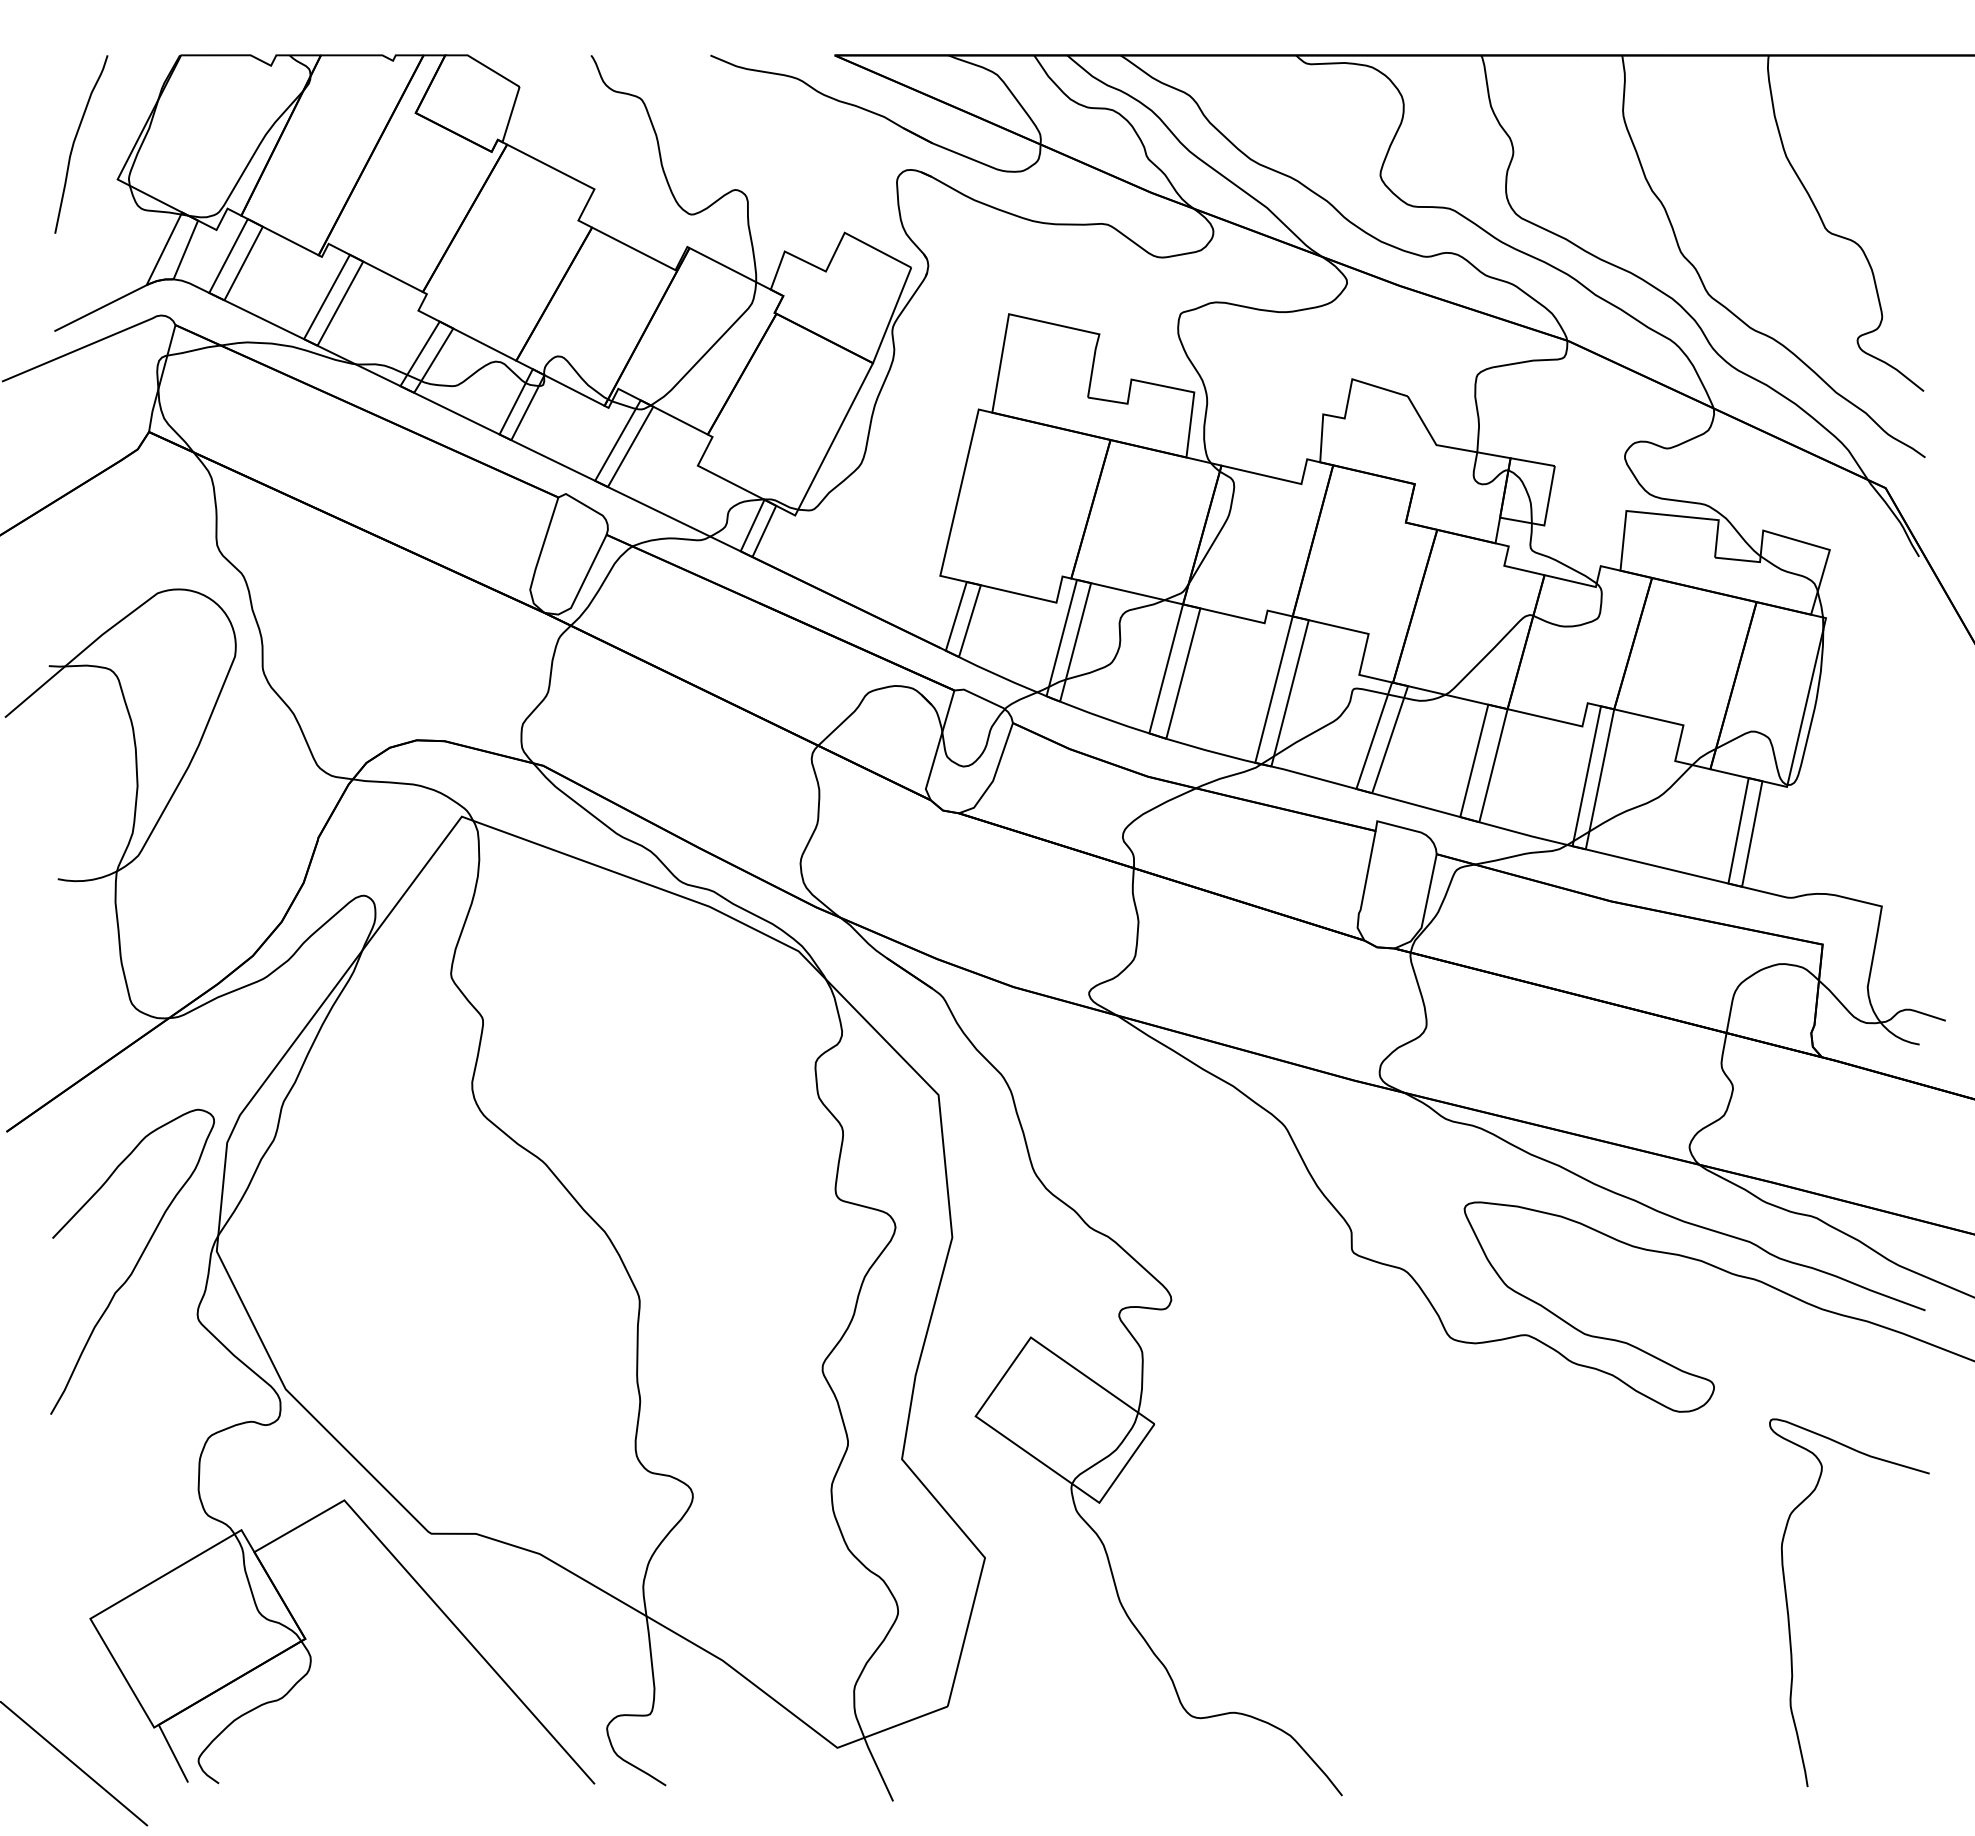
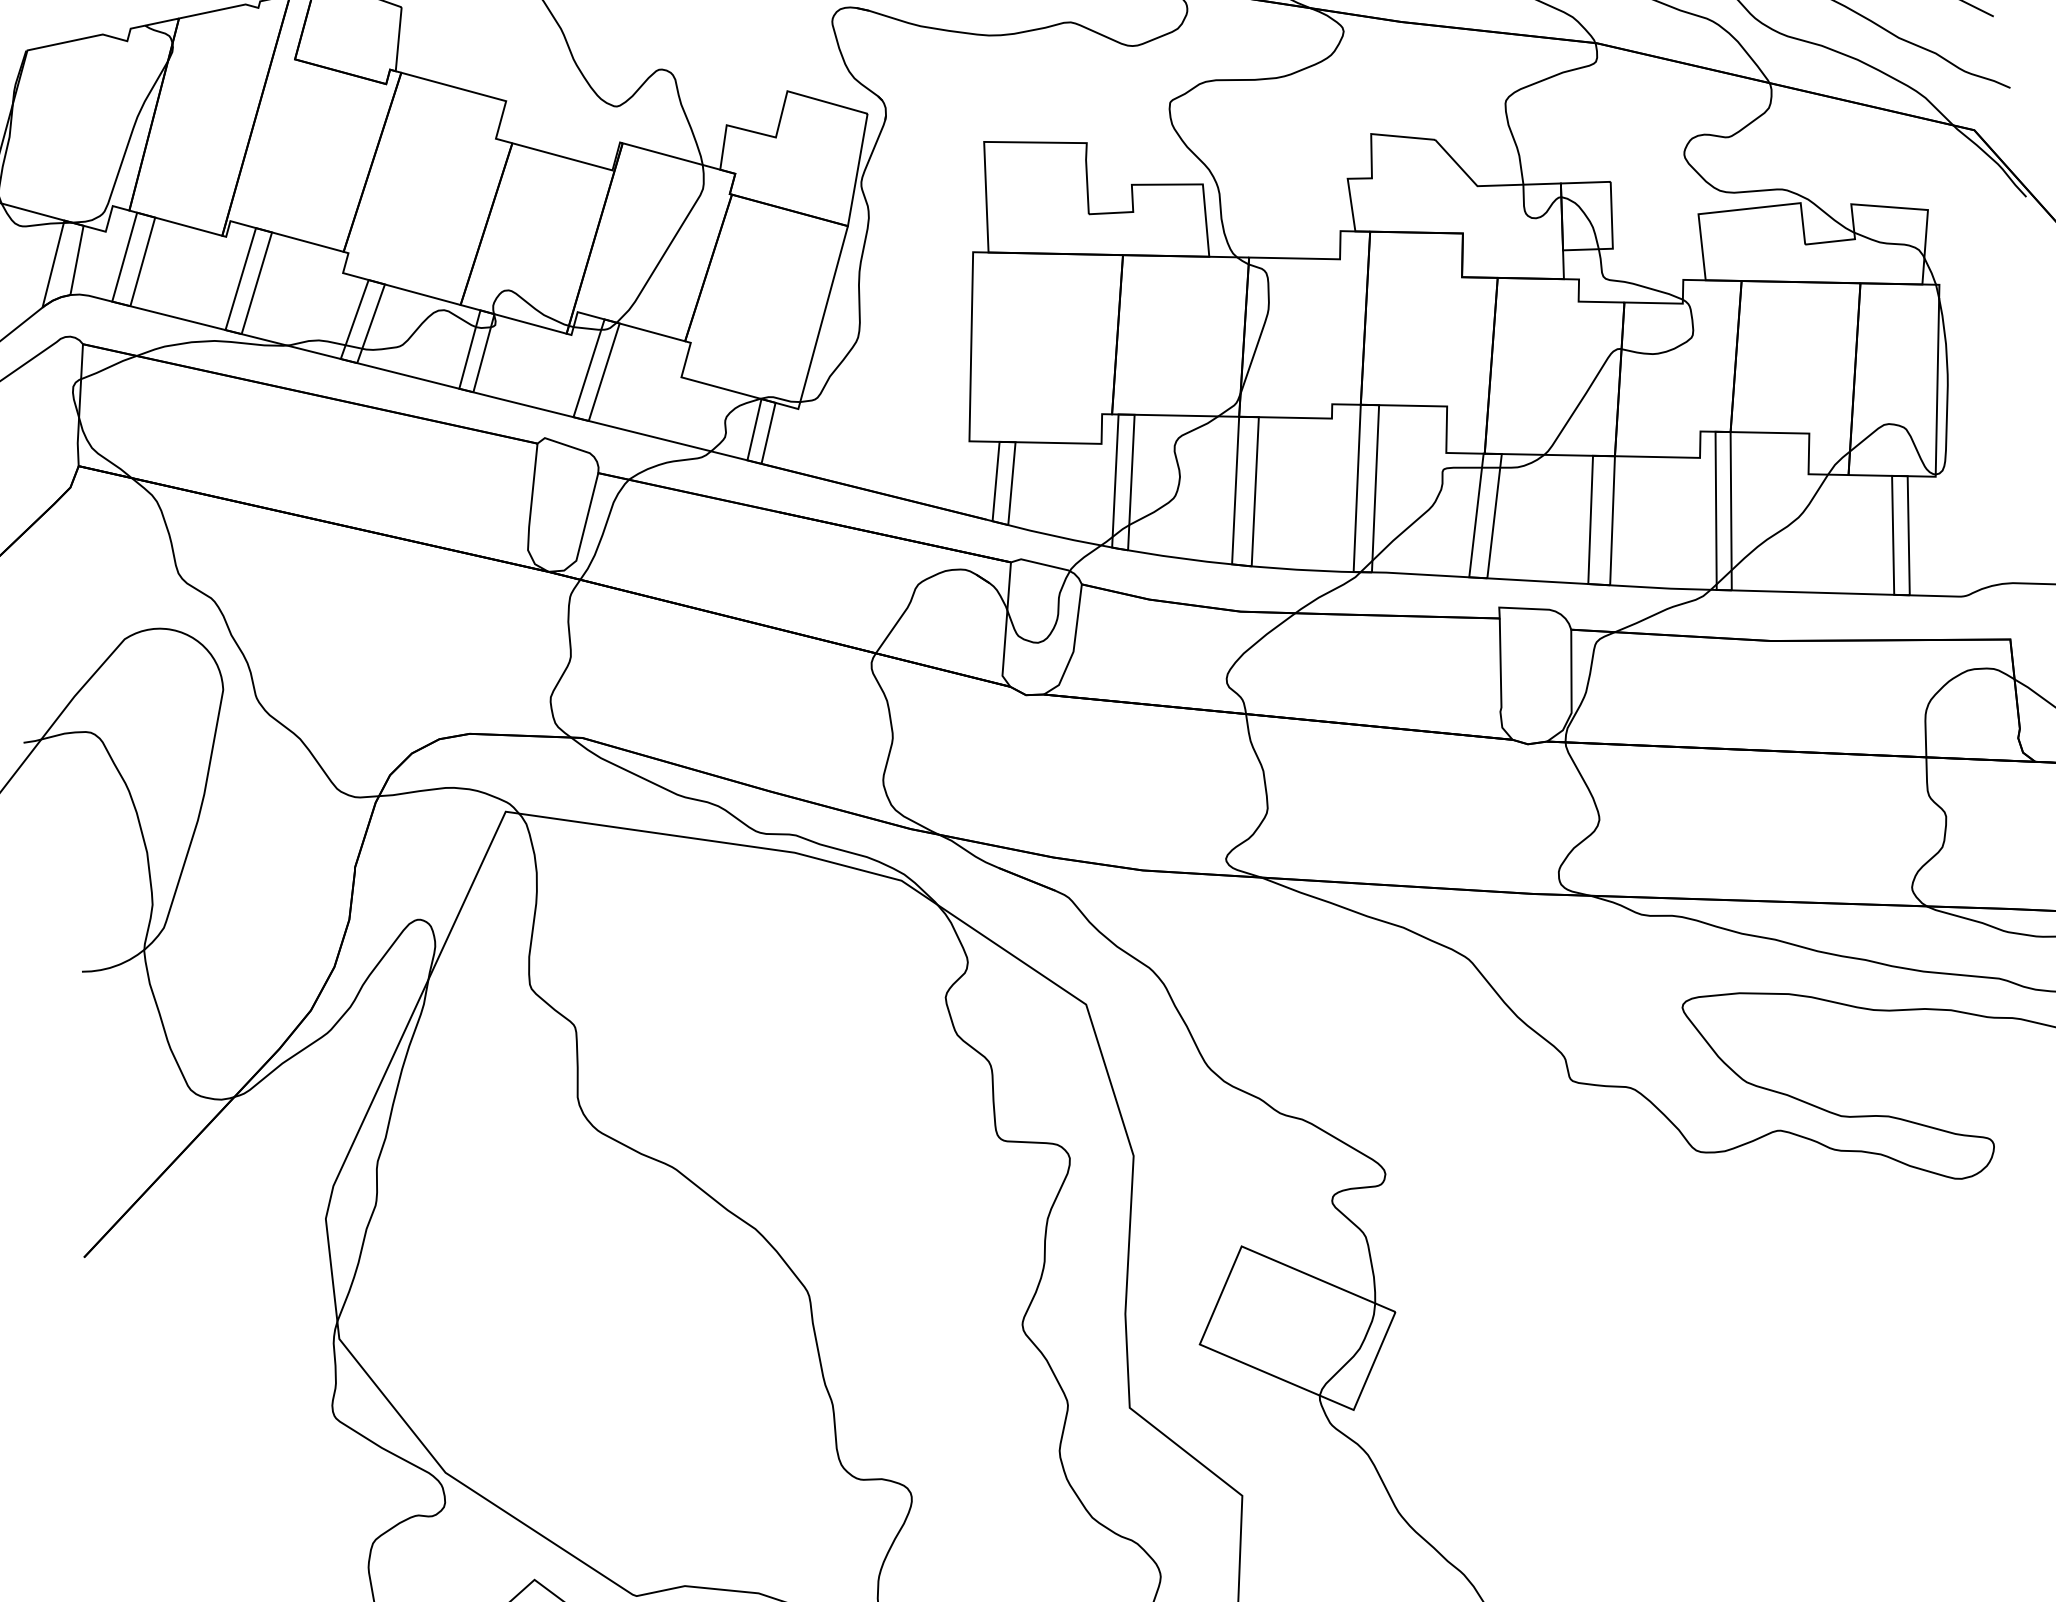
curve: (136, 1262) -> (254, 1369), removed

